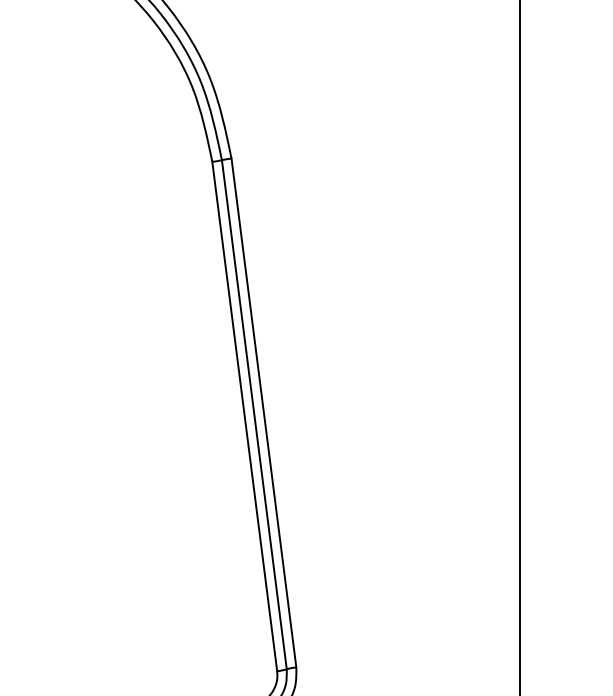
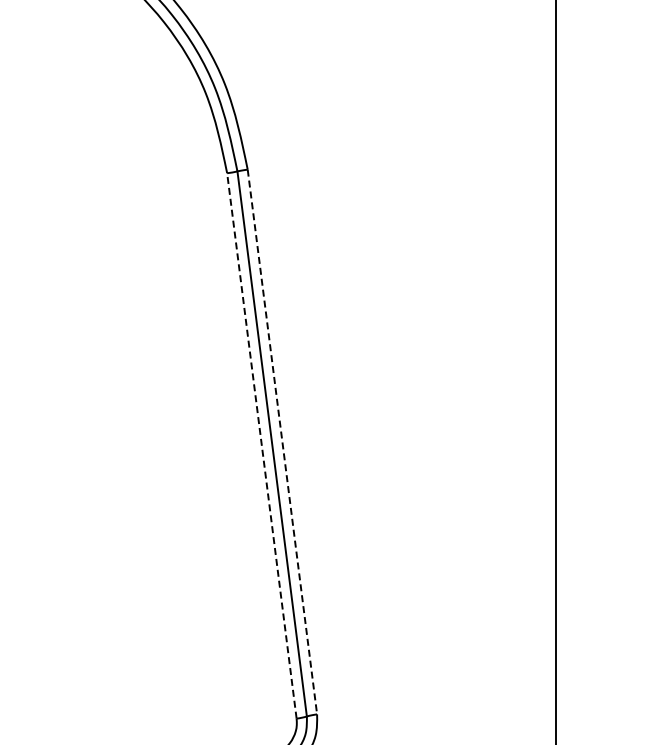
line: (264, 413) -> (282, 442), solid -> dashed
line: (244, 416) -> (261, 445), solid -> dashed

